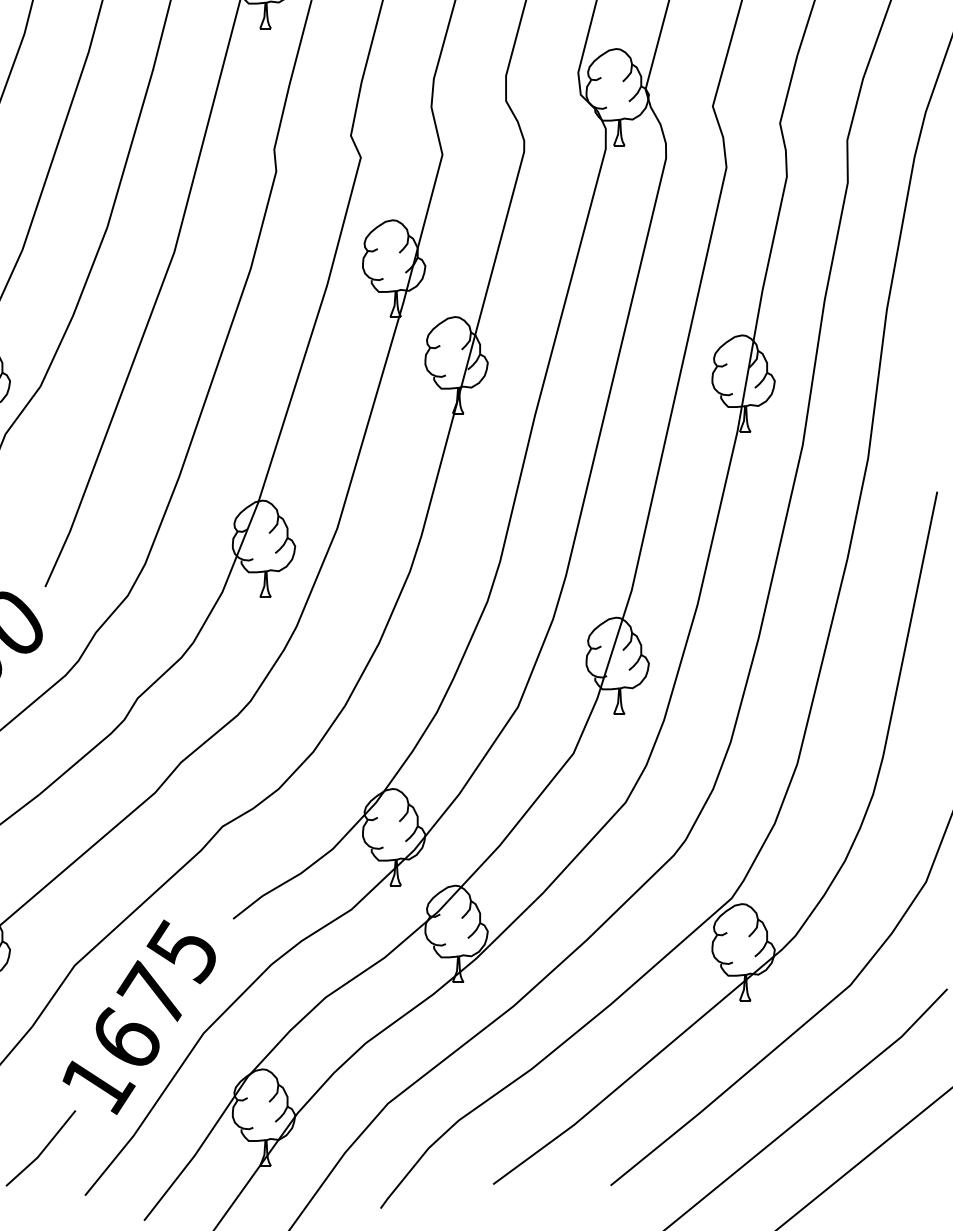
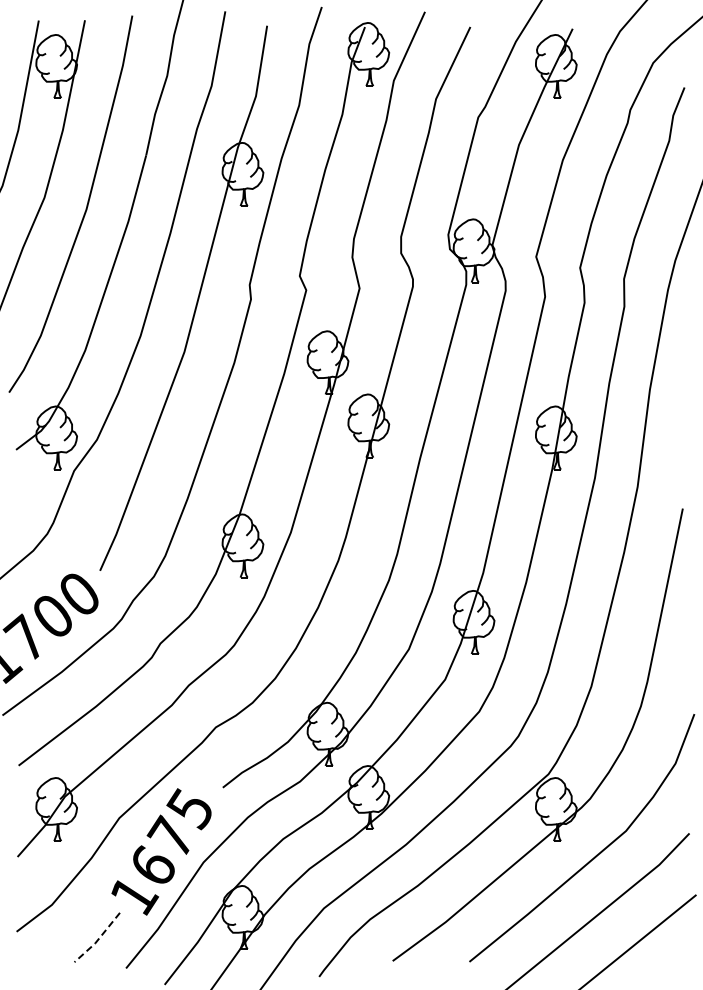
line: (42, 1151) -> (98, 939), solid -> dashed

